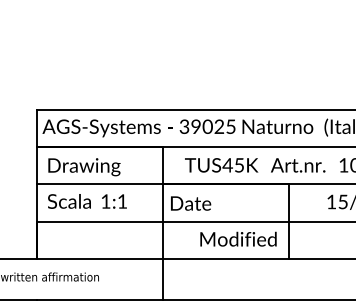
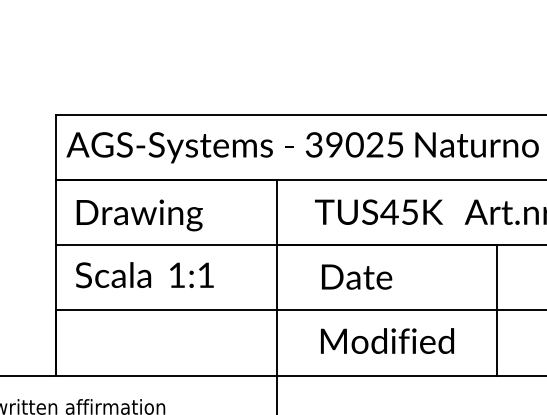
text: (191, 203) -> (357, 276), moved
text: (238, 238) -> (387, 339), moved

